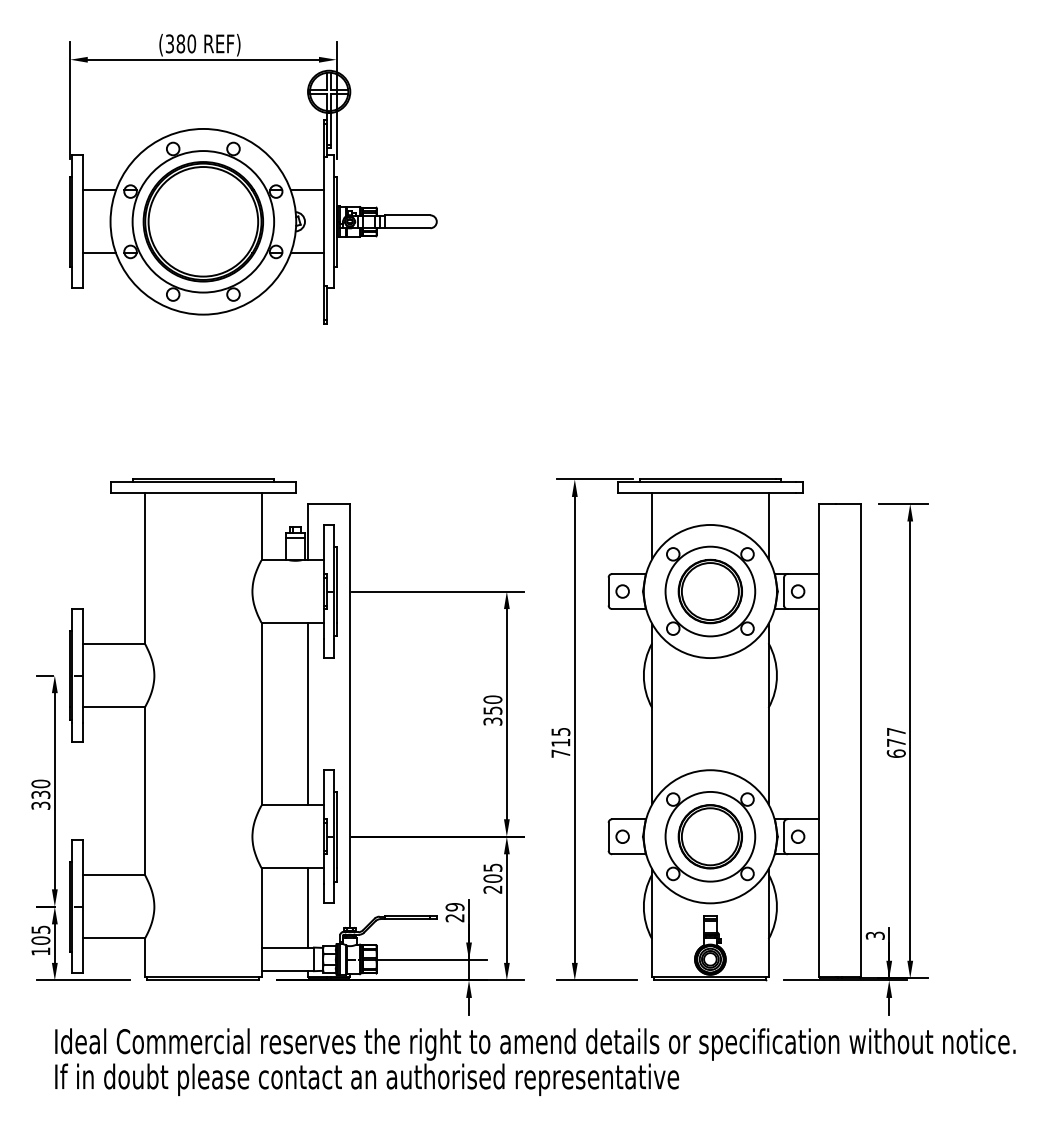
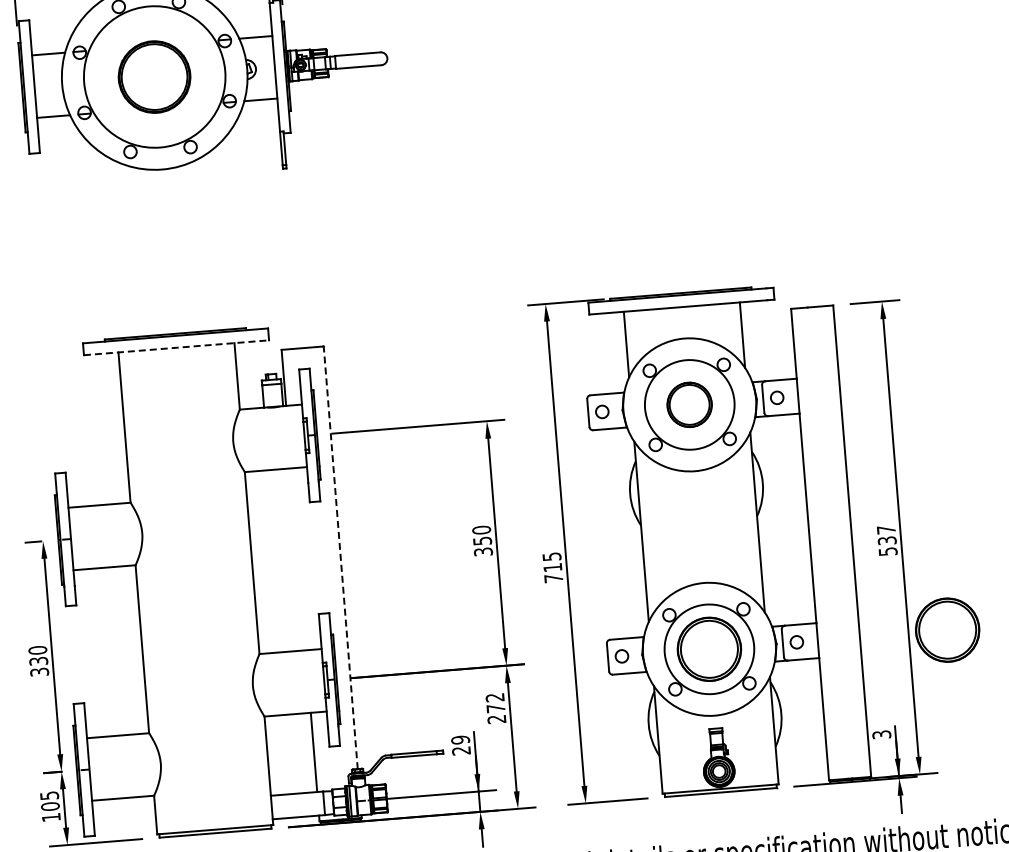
part: (202, 221) -> (153, 76), size x0.6
line: (203, 493) -> (176, 347), solid -> dashed
part: (709, 591) -> (688, 404), size x0.7
line: (308, 713) -> (298, 558), removed
line: (350, 715) -> (340, 557), solid -> dashed
text: (895, 747) -> (886, 545), 677 -> 537
part: (948, 836) -> (946, 629), added
text: (492, 872) -> (495, 702), 205 -> 272

